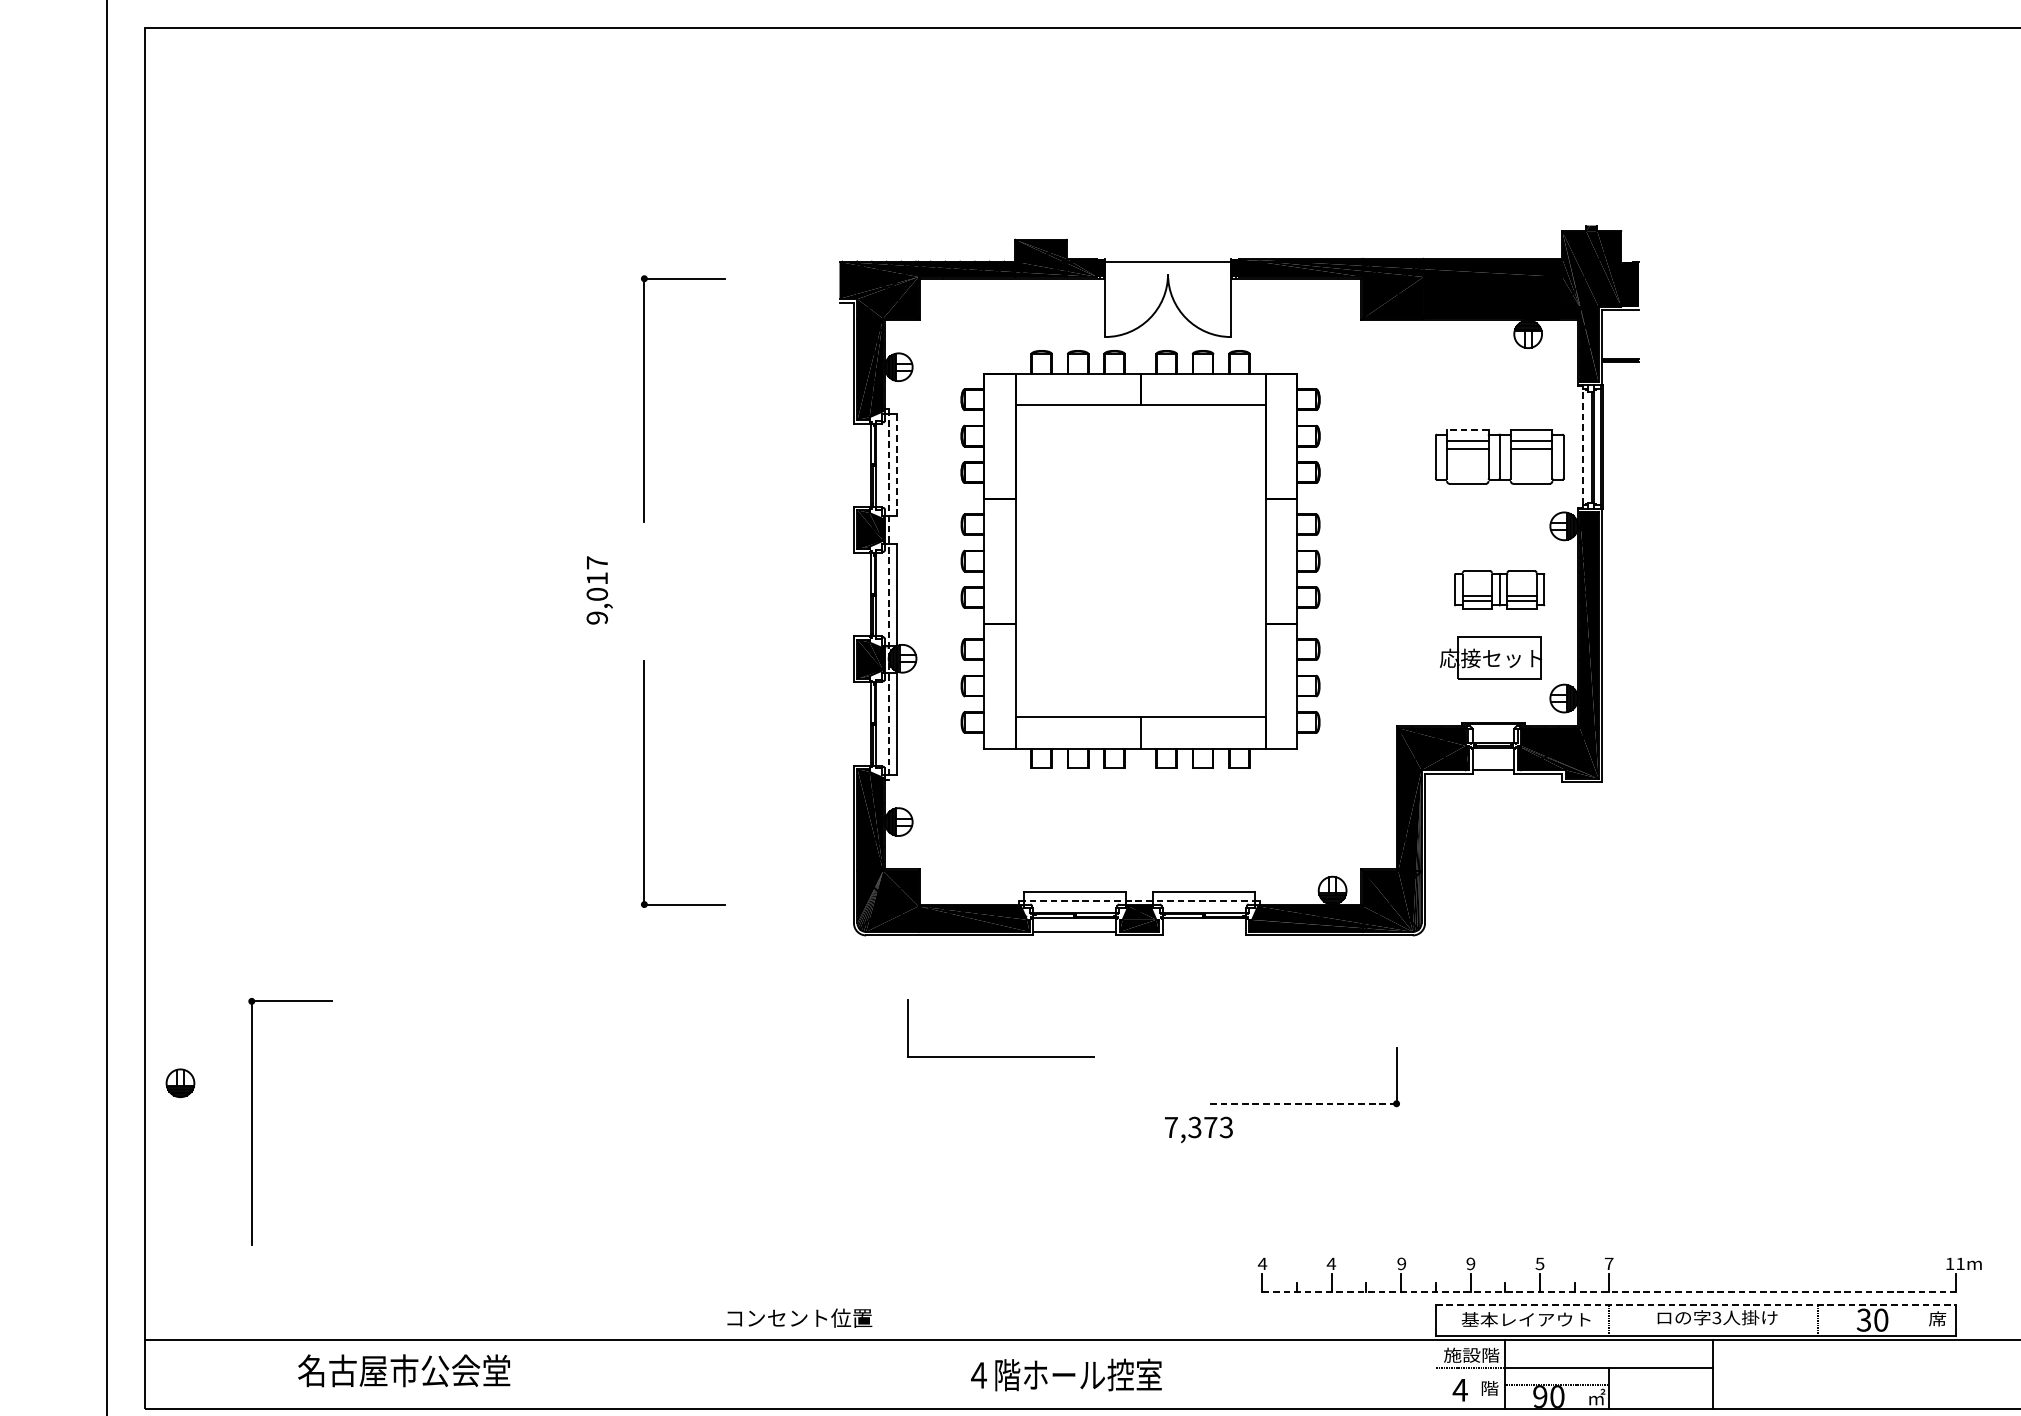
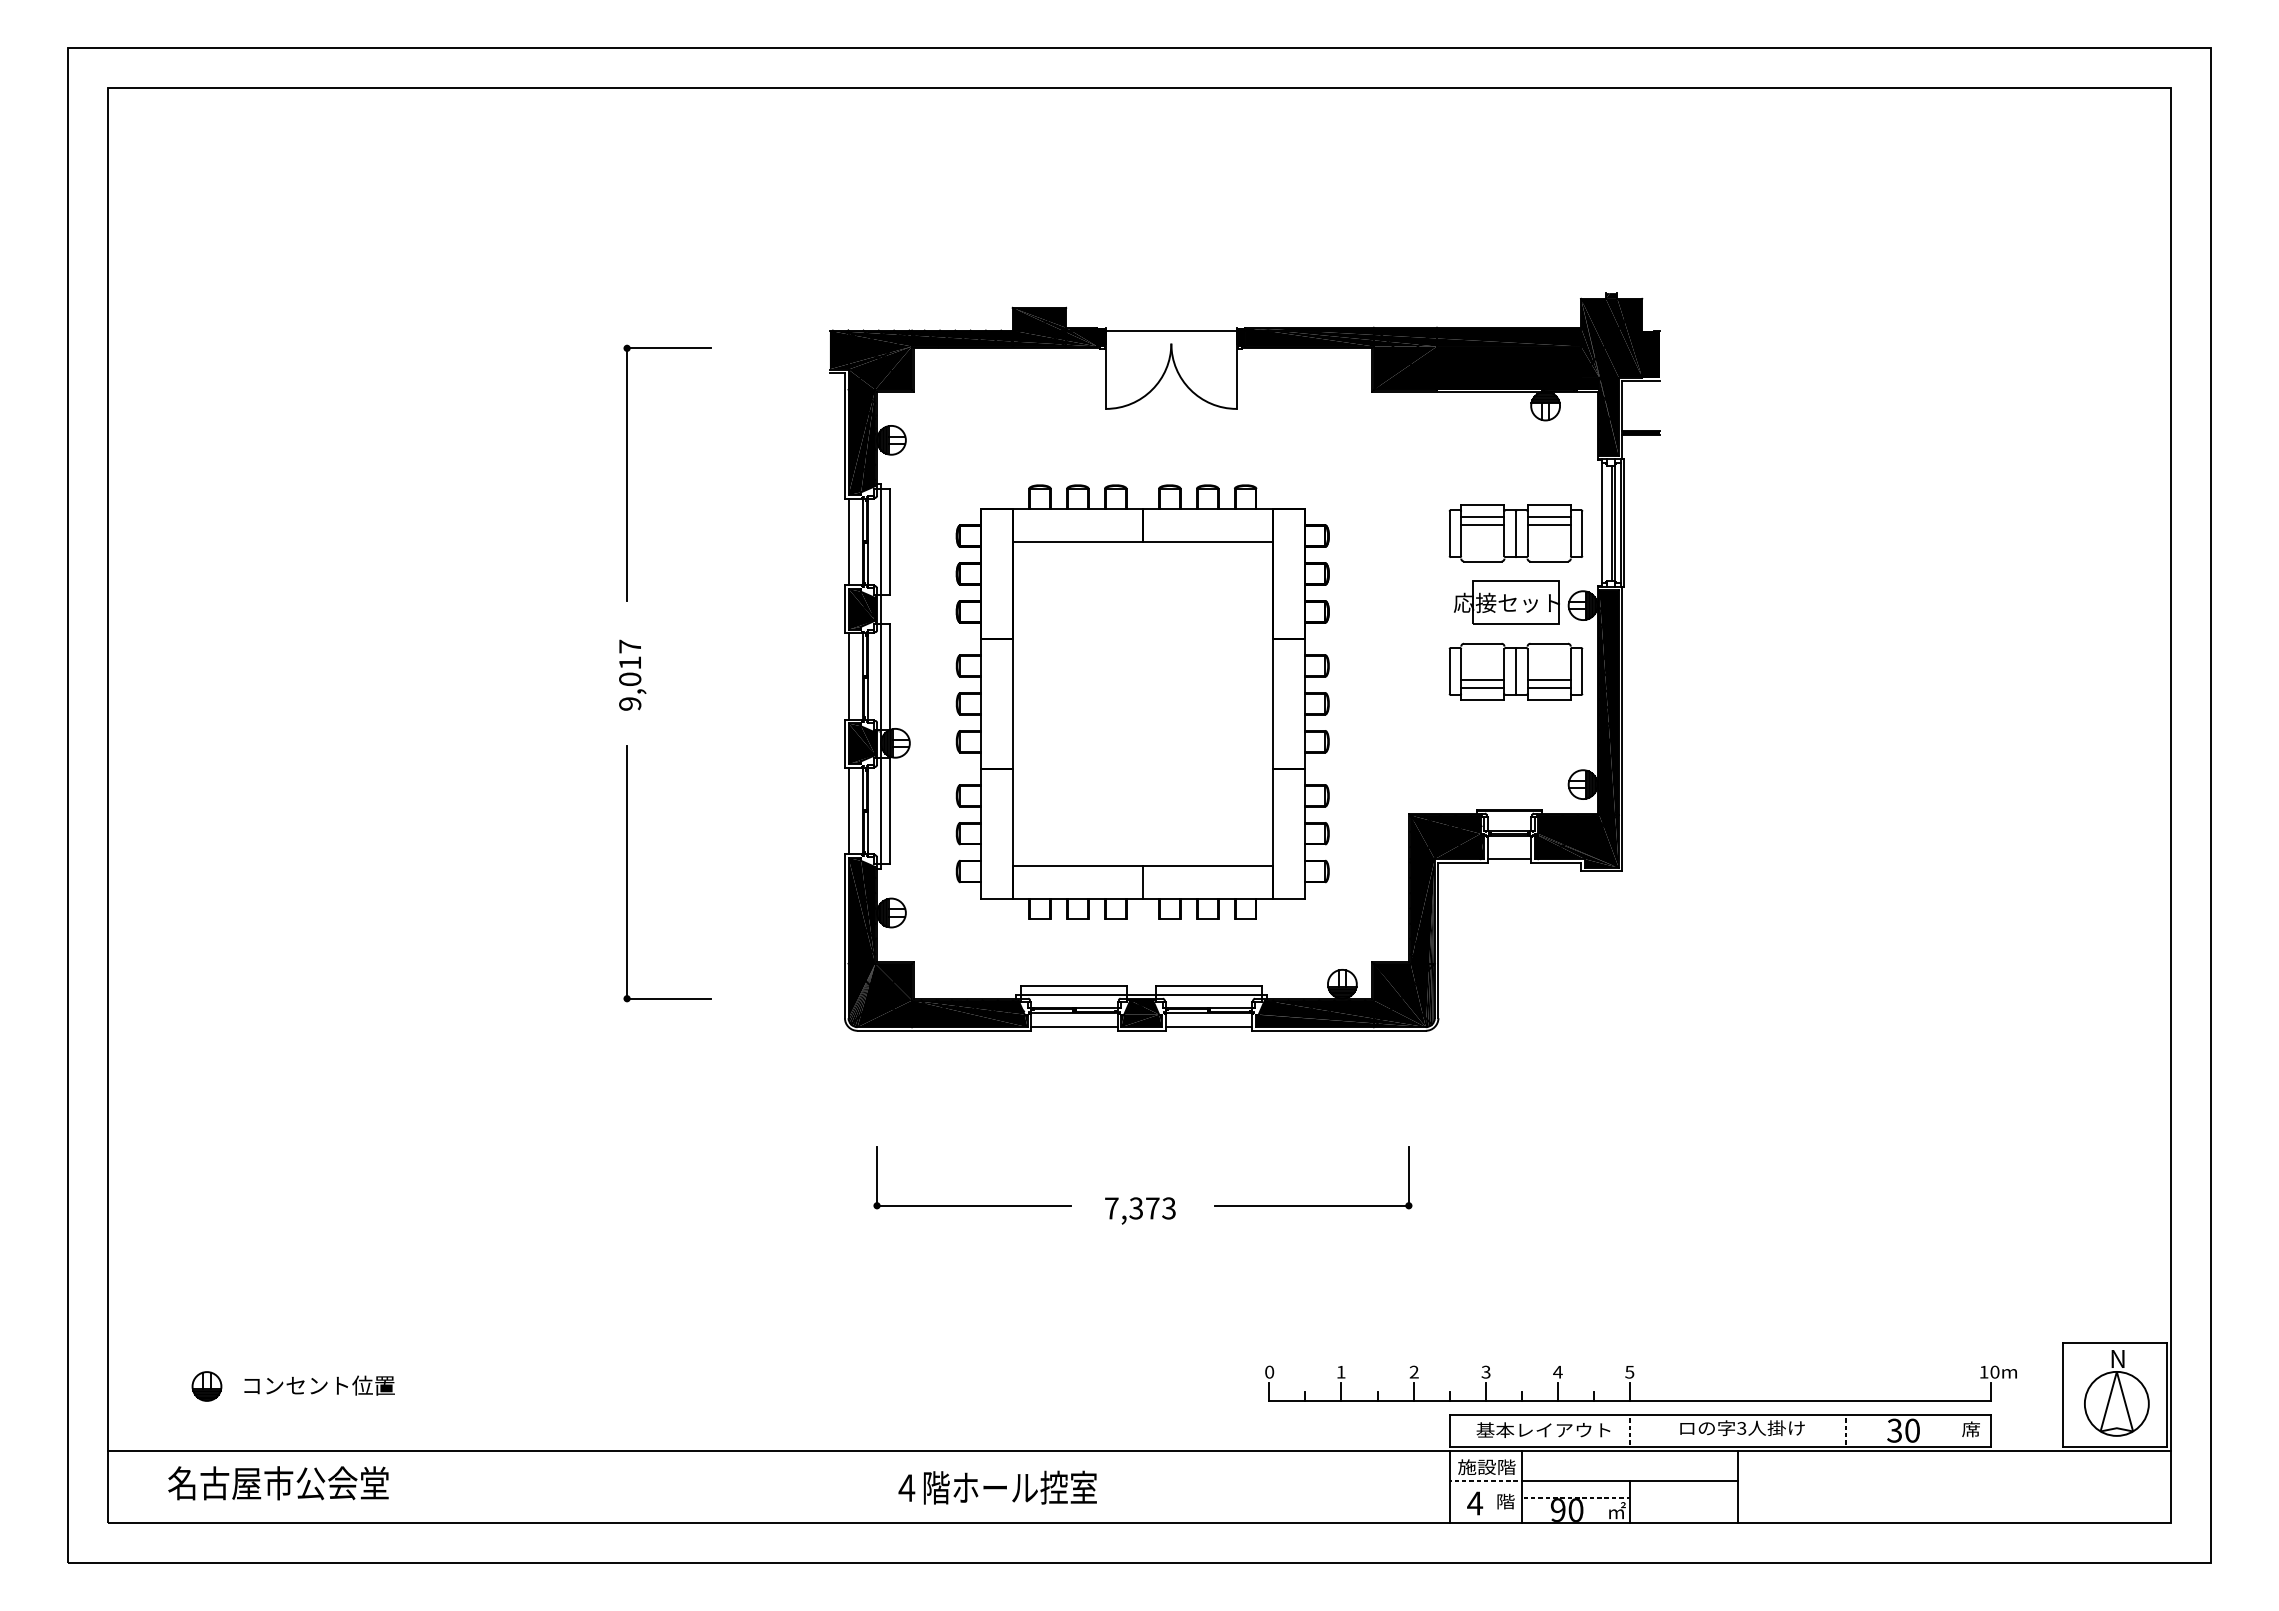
line: (1467, 429) -> (1482, 505), dashed -> solid
line: (1582, 446) -> (1602, 522), dashed -> solid
line: (857, 464) -> (848, 541), added
line: (897, 465) -> (890, 542), dashed -> solid
part: (1140, 558) -> (1142, 701), moved
text: (599, 589) -> (632, 674), moved
part: (1499, 589) -> (1515, 671), size x1.43
line: (857, 594) -> (848, 676), added
line: (889, 594) -> (881, 676), dashed -> solid
part: (1490, 658) -> (1506, 602), moved
line: (857, 723) -> (848, 810), added
line: (1140, 900) -> (1142, 994), dashed -> solid
line: (1203, 932) -> (1208, 1027), added
part: (999, 1056) -> (972, 1205), moved
part: (180, 1083) -> (206, 1386), moved
line: (1302, 1103) -> (1311, 1205), dashed -> solid
part: (252, 1120) -> (219, 1223), removed
text: (1198, 1129) -> (1140, 1210), moved
text: (1262, 1263) -> (1269, 1371), 4 -> 0
text: (1960, 1263) -> (1994, 1371), 11m -> 10m
text: (1331, 1264) -> (1341, 1372), 4 -> 1
text: (1401, 1264) -> (1413, 1372), 9 -> 2
text: (1470, 1264) -> (1485, 1372), 9 -> 3
text: (1539, 1264) -> (1557, 1372), 5 -> 4
text: (1608, 1264) -> (1629, 1372), 7 -> 5
line: (1608, 1291) -> (1629, 1400), dashed -> solid
line: (1696, 1304) -> (1720, 1414), dashed -> solid
text: (799, 1318) -> (319, 1385), moved
text: (404, 1370) -> (278, 1483), moved
text: (1066, 1374) -> (997, 1487), moved
line: (1435, 1374) -> (1449, 1487), added

